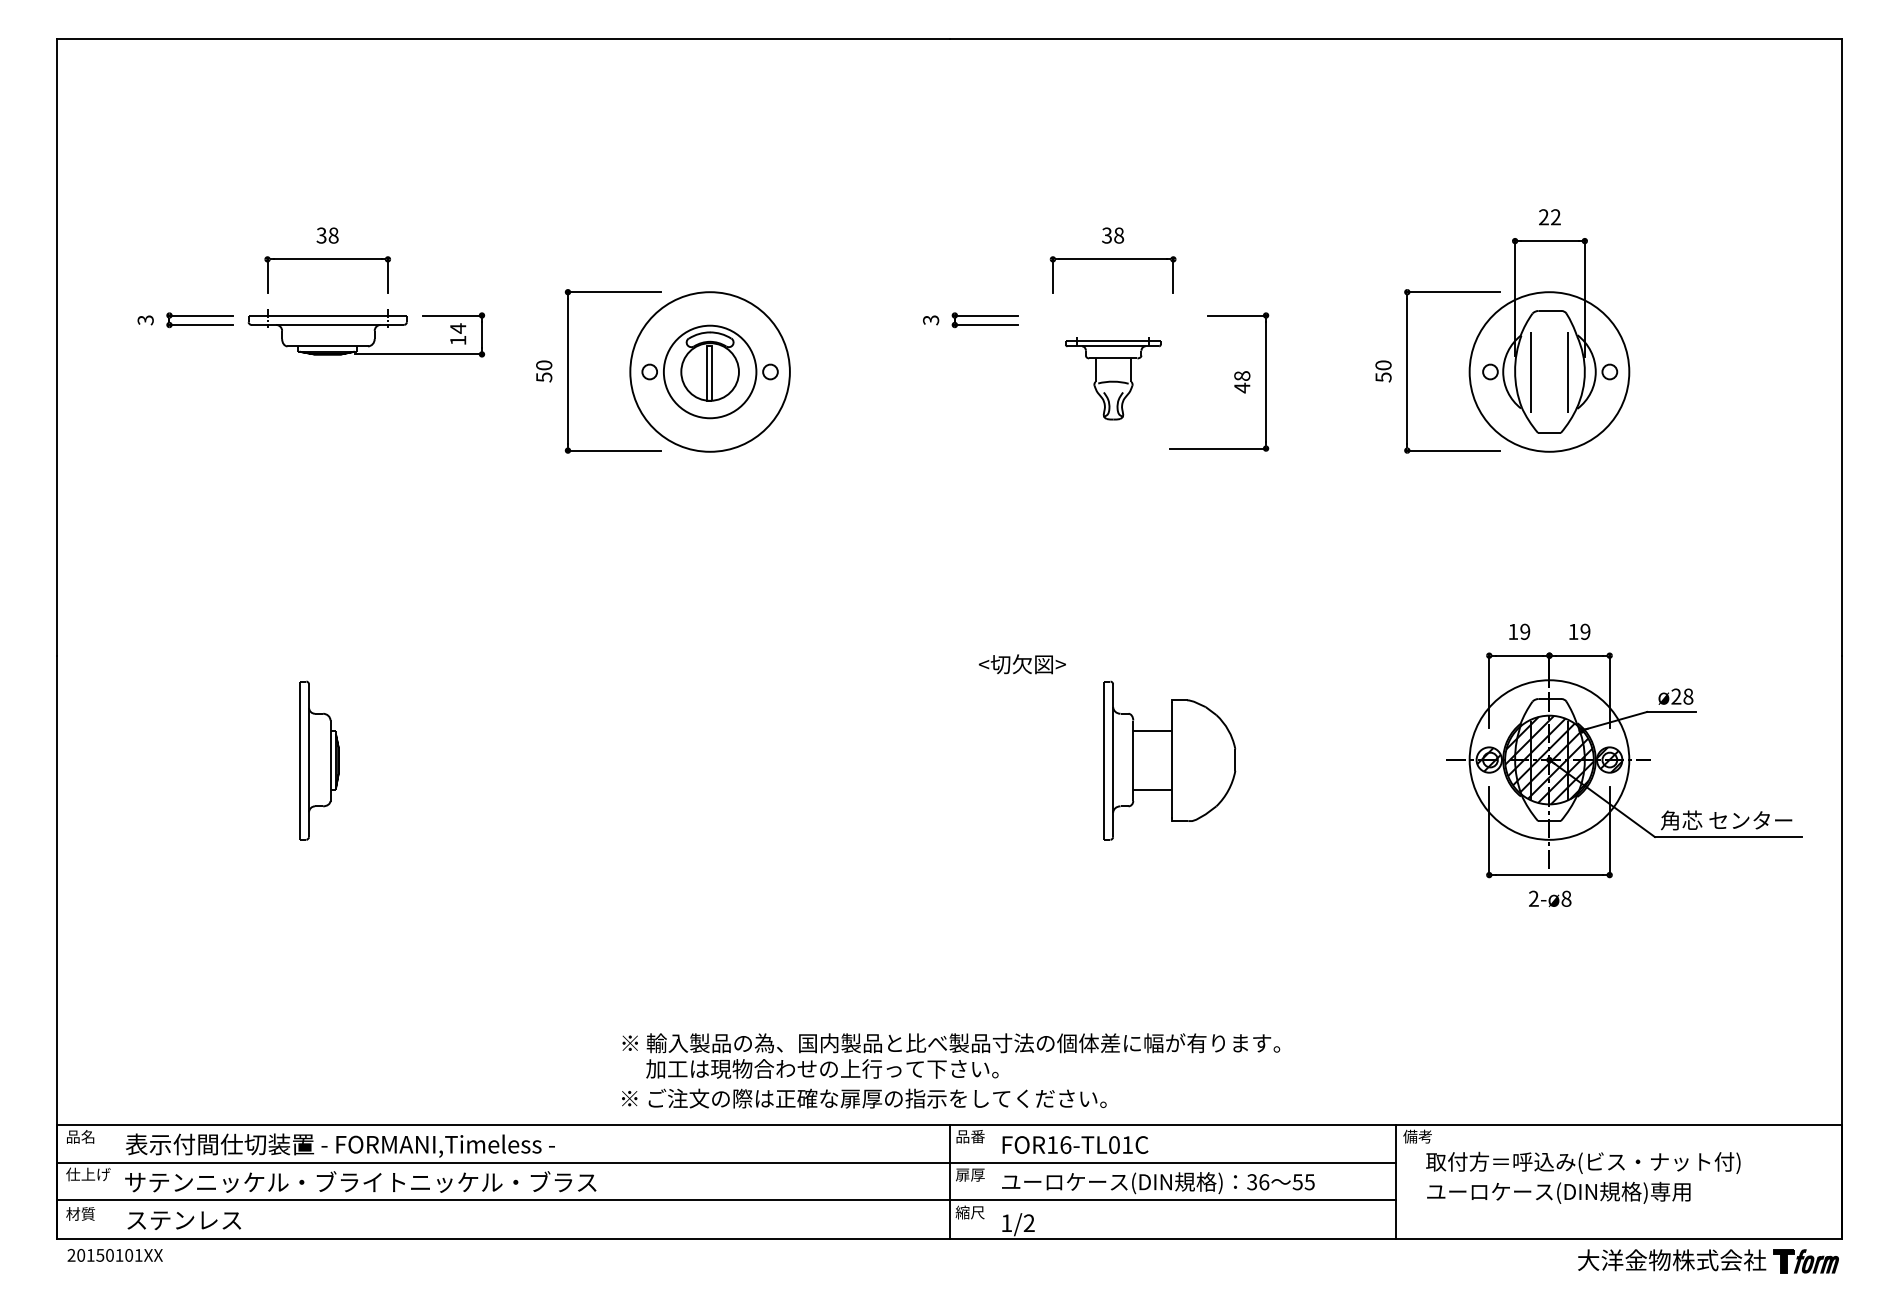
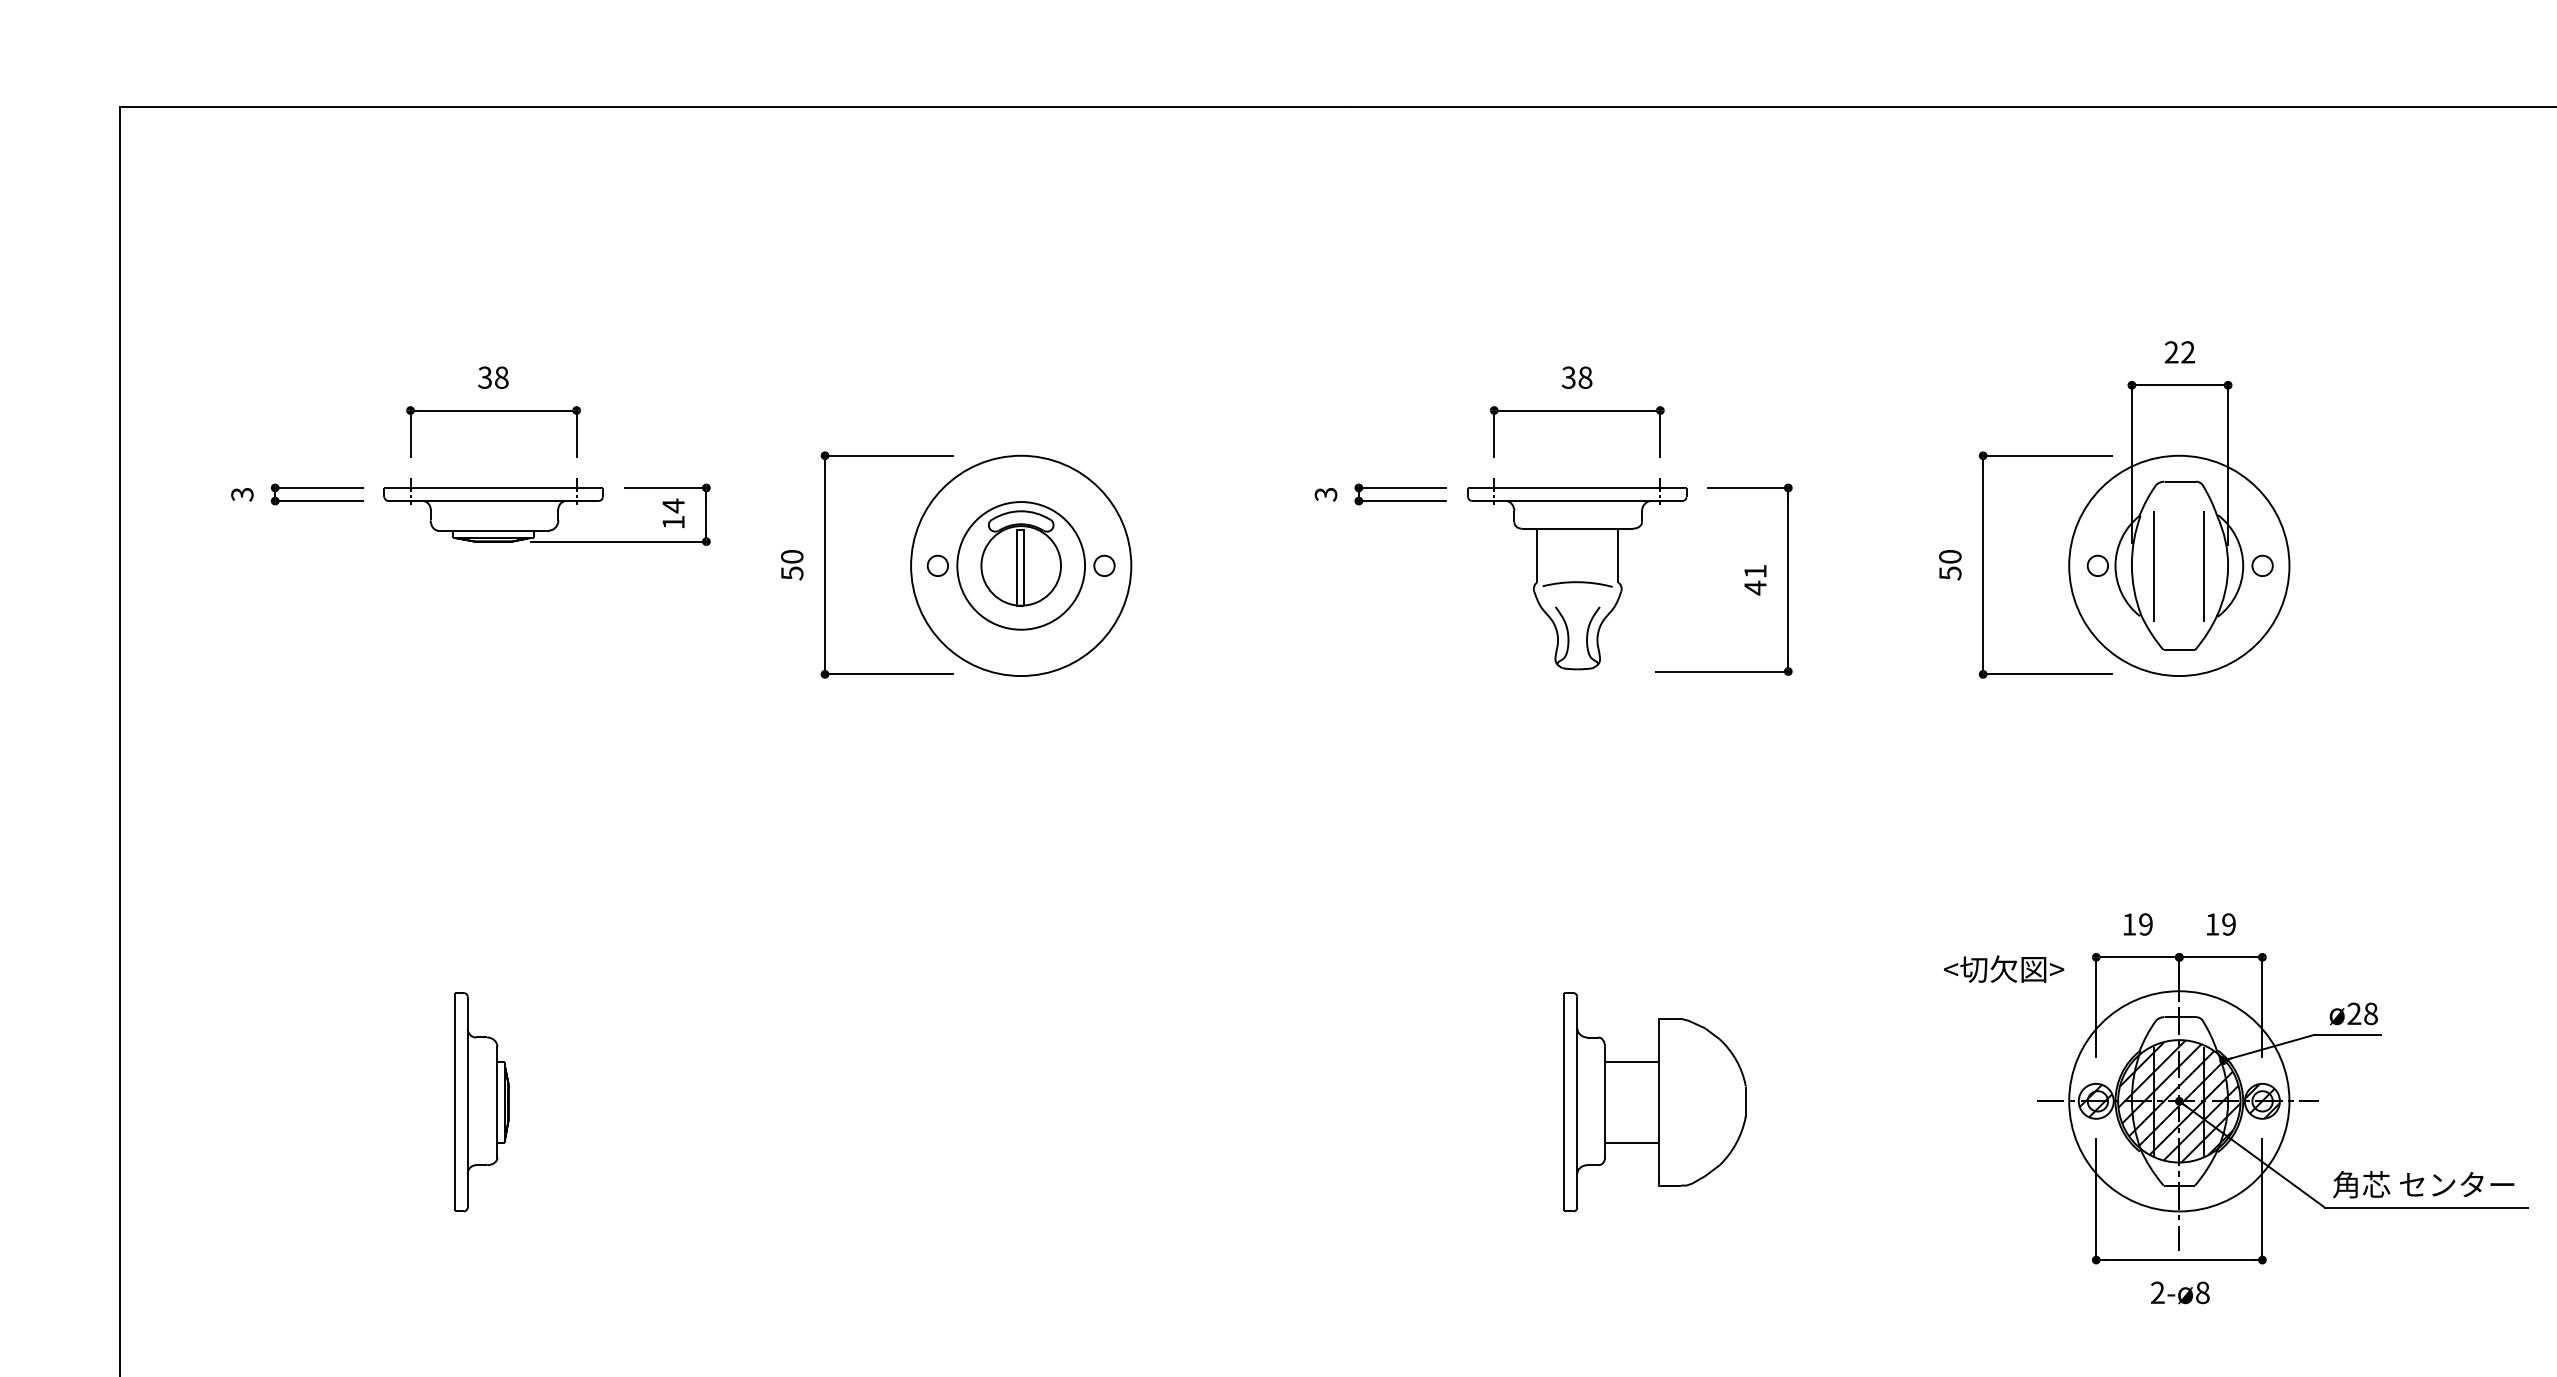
text: (1242, 375) -> (1755, 570), 48 -> 41
part: (1113, 378) -> (1577, 574), size x1.67
text: (1021, 664) -> (2002, 969), moved

